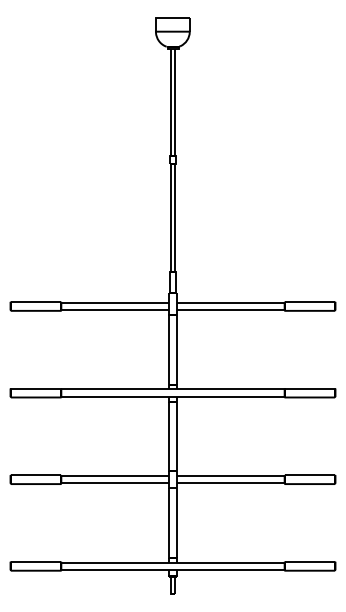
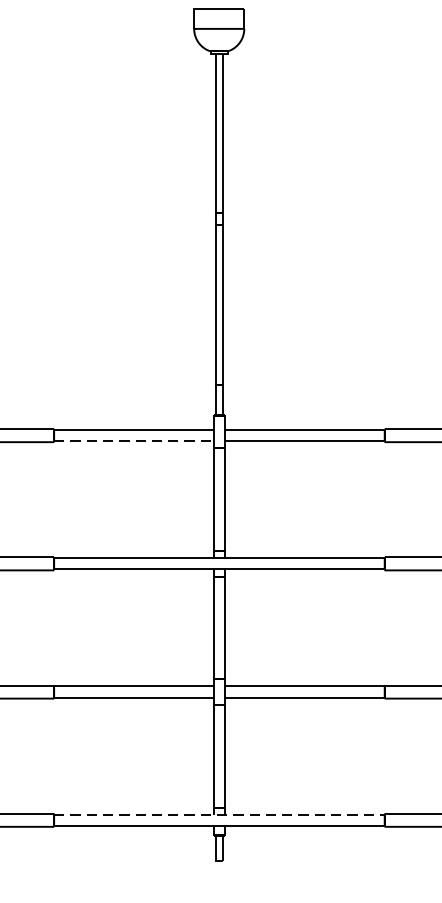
line: (115, 310) -> (134, 441), solid -> dashed
line: (177, 562) -> (226, 814), solid -> dashed

